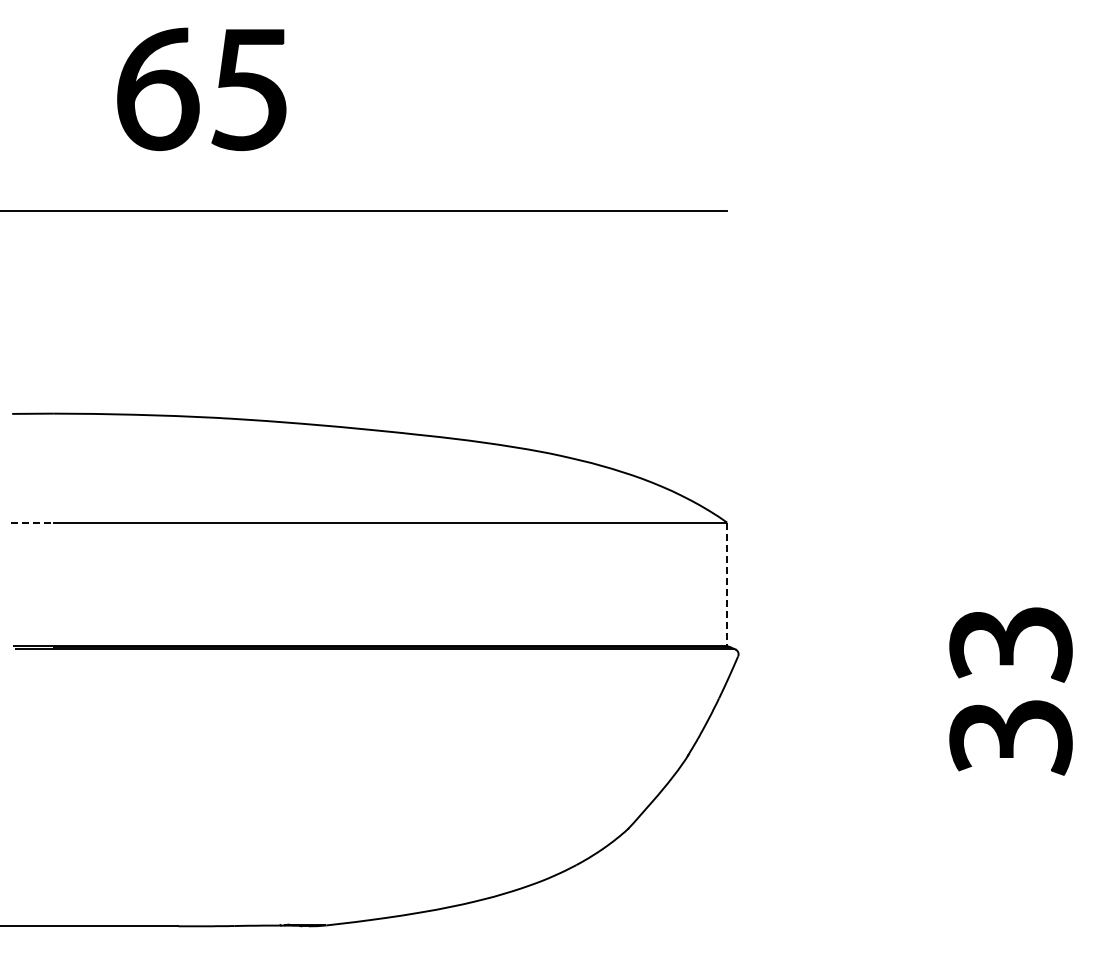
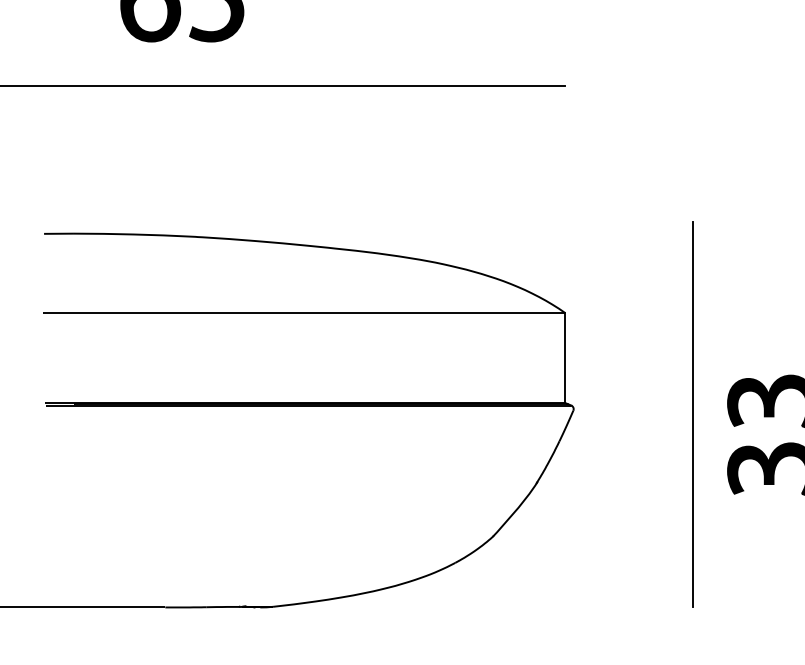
line: (32, 522) -> (58, 313), dashed -> solid
line: (727, 584) -> (565, 358), dashed -> solid
line: (902, 661) -> (693, 414), added

